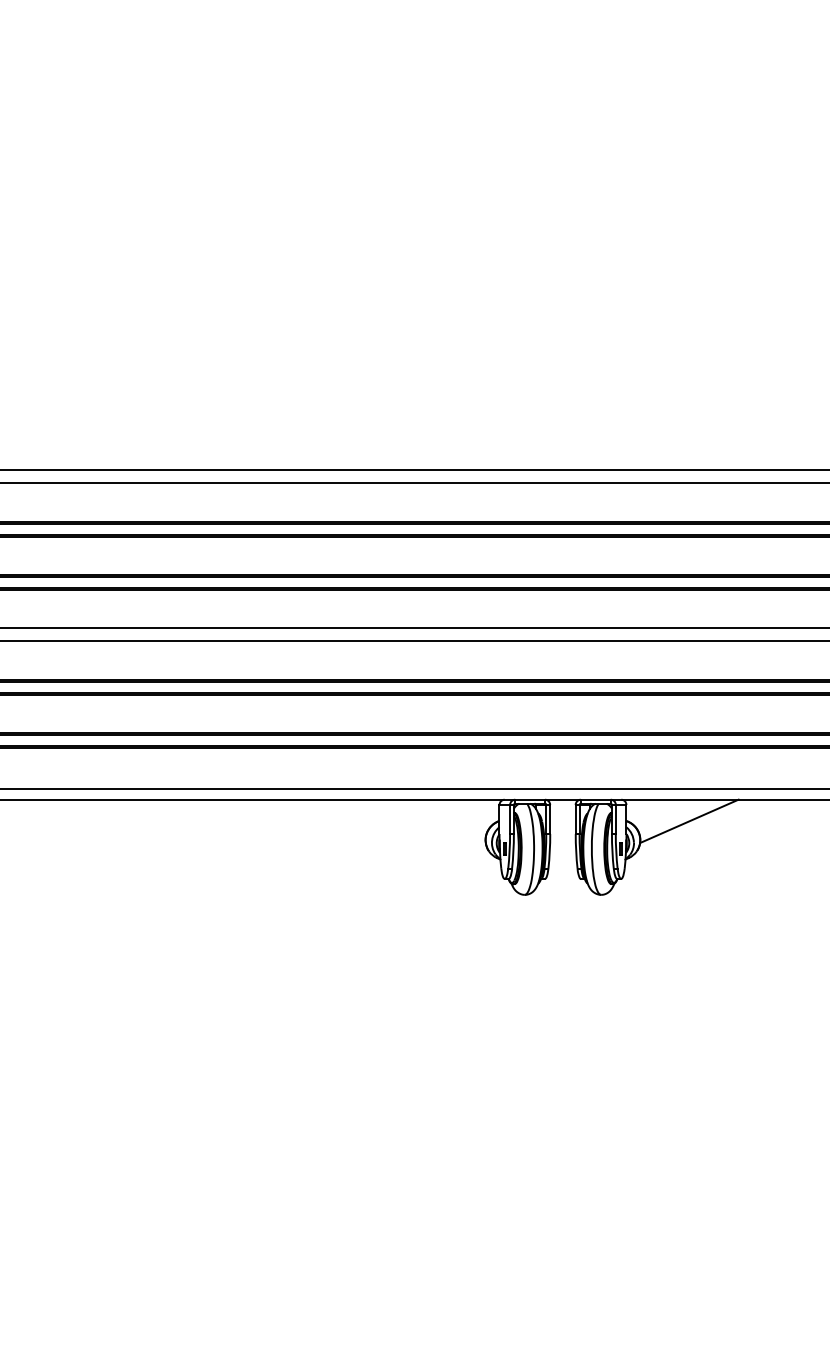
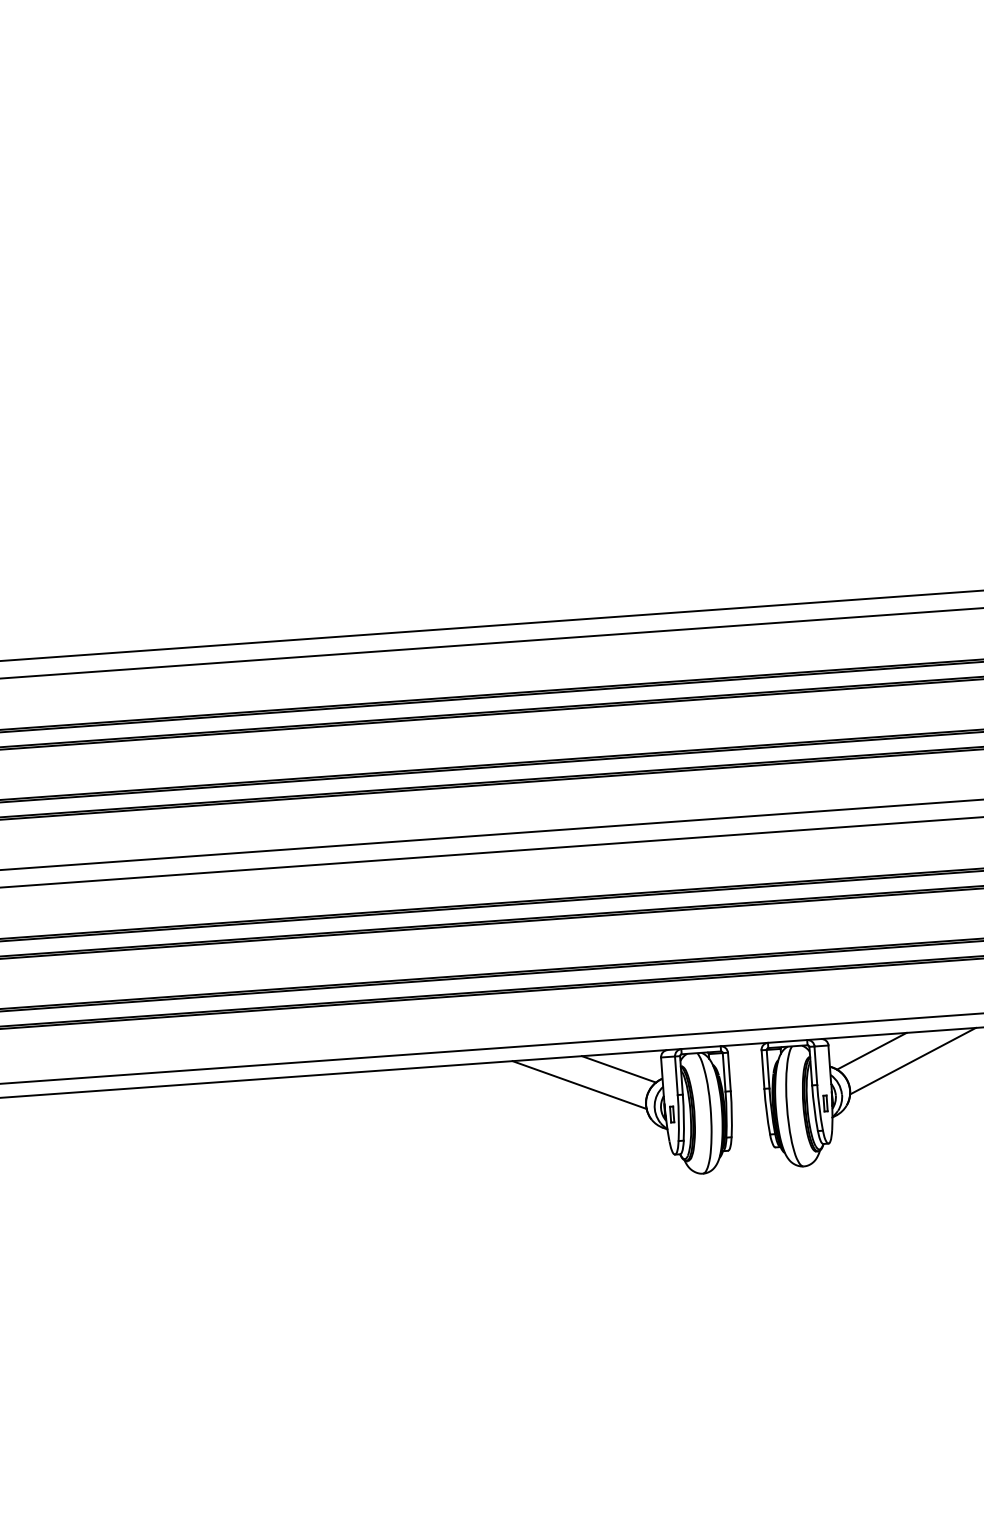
line: (466, 811) -> (618, 1069), added
line: (658, 811) -> (871, 1051), added
line: (436, 821) -> (579, 1085), added

